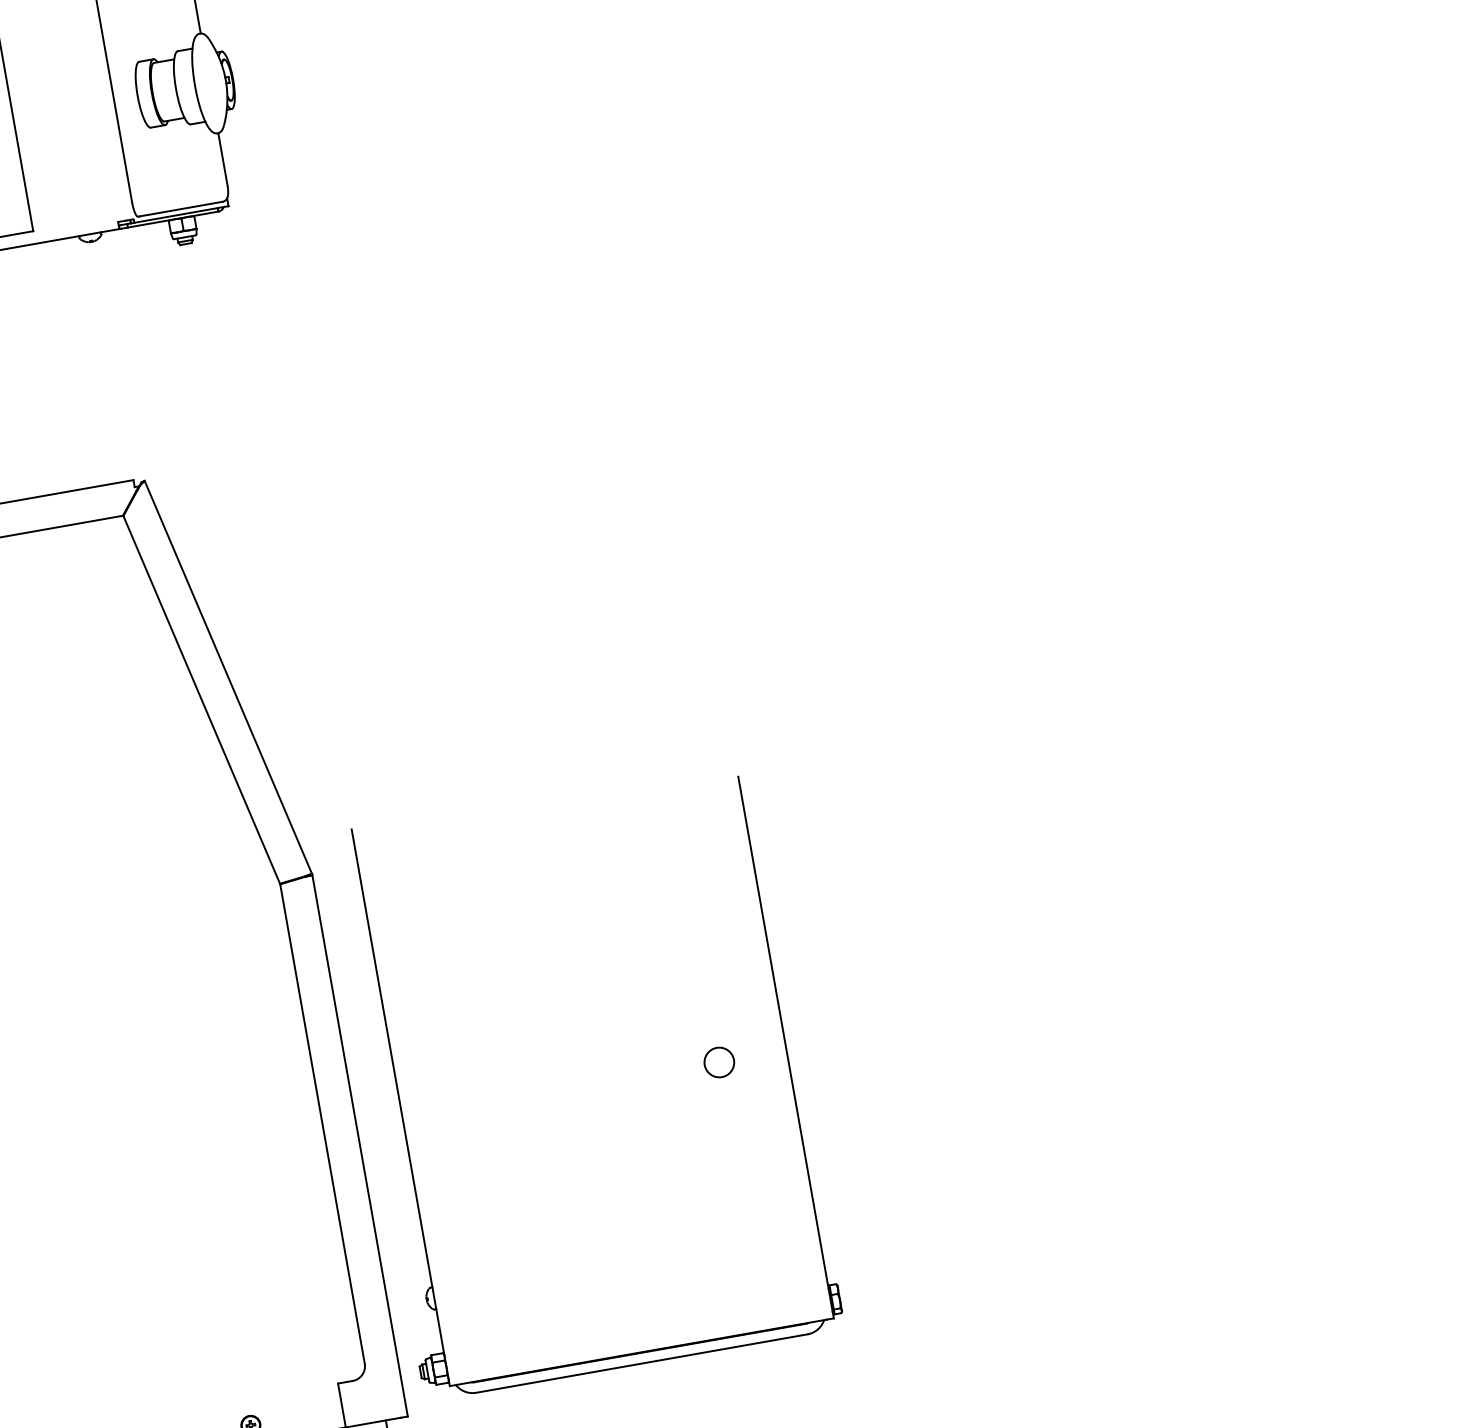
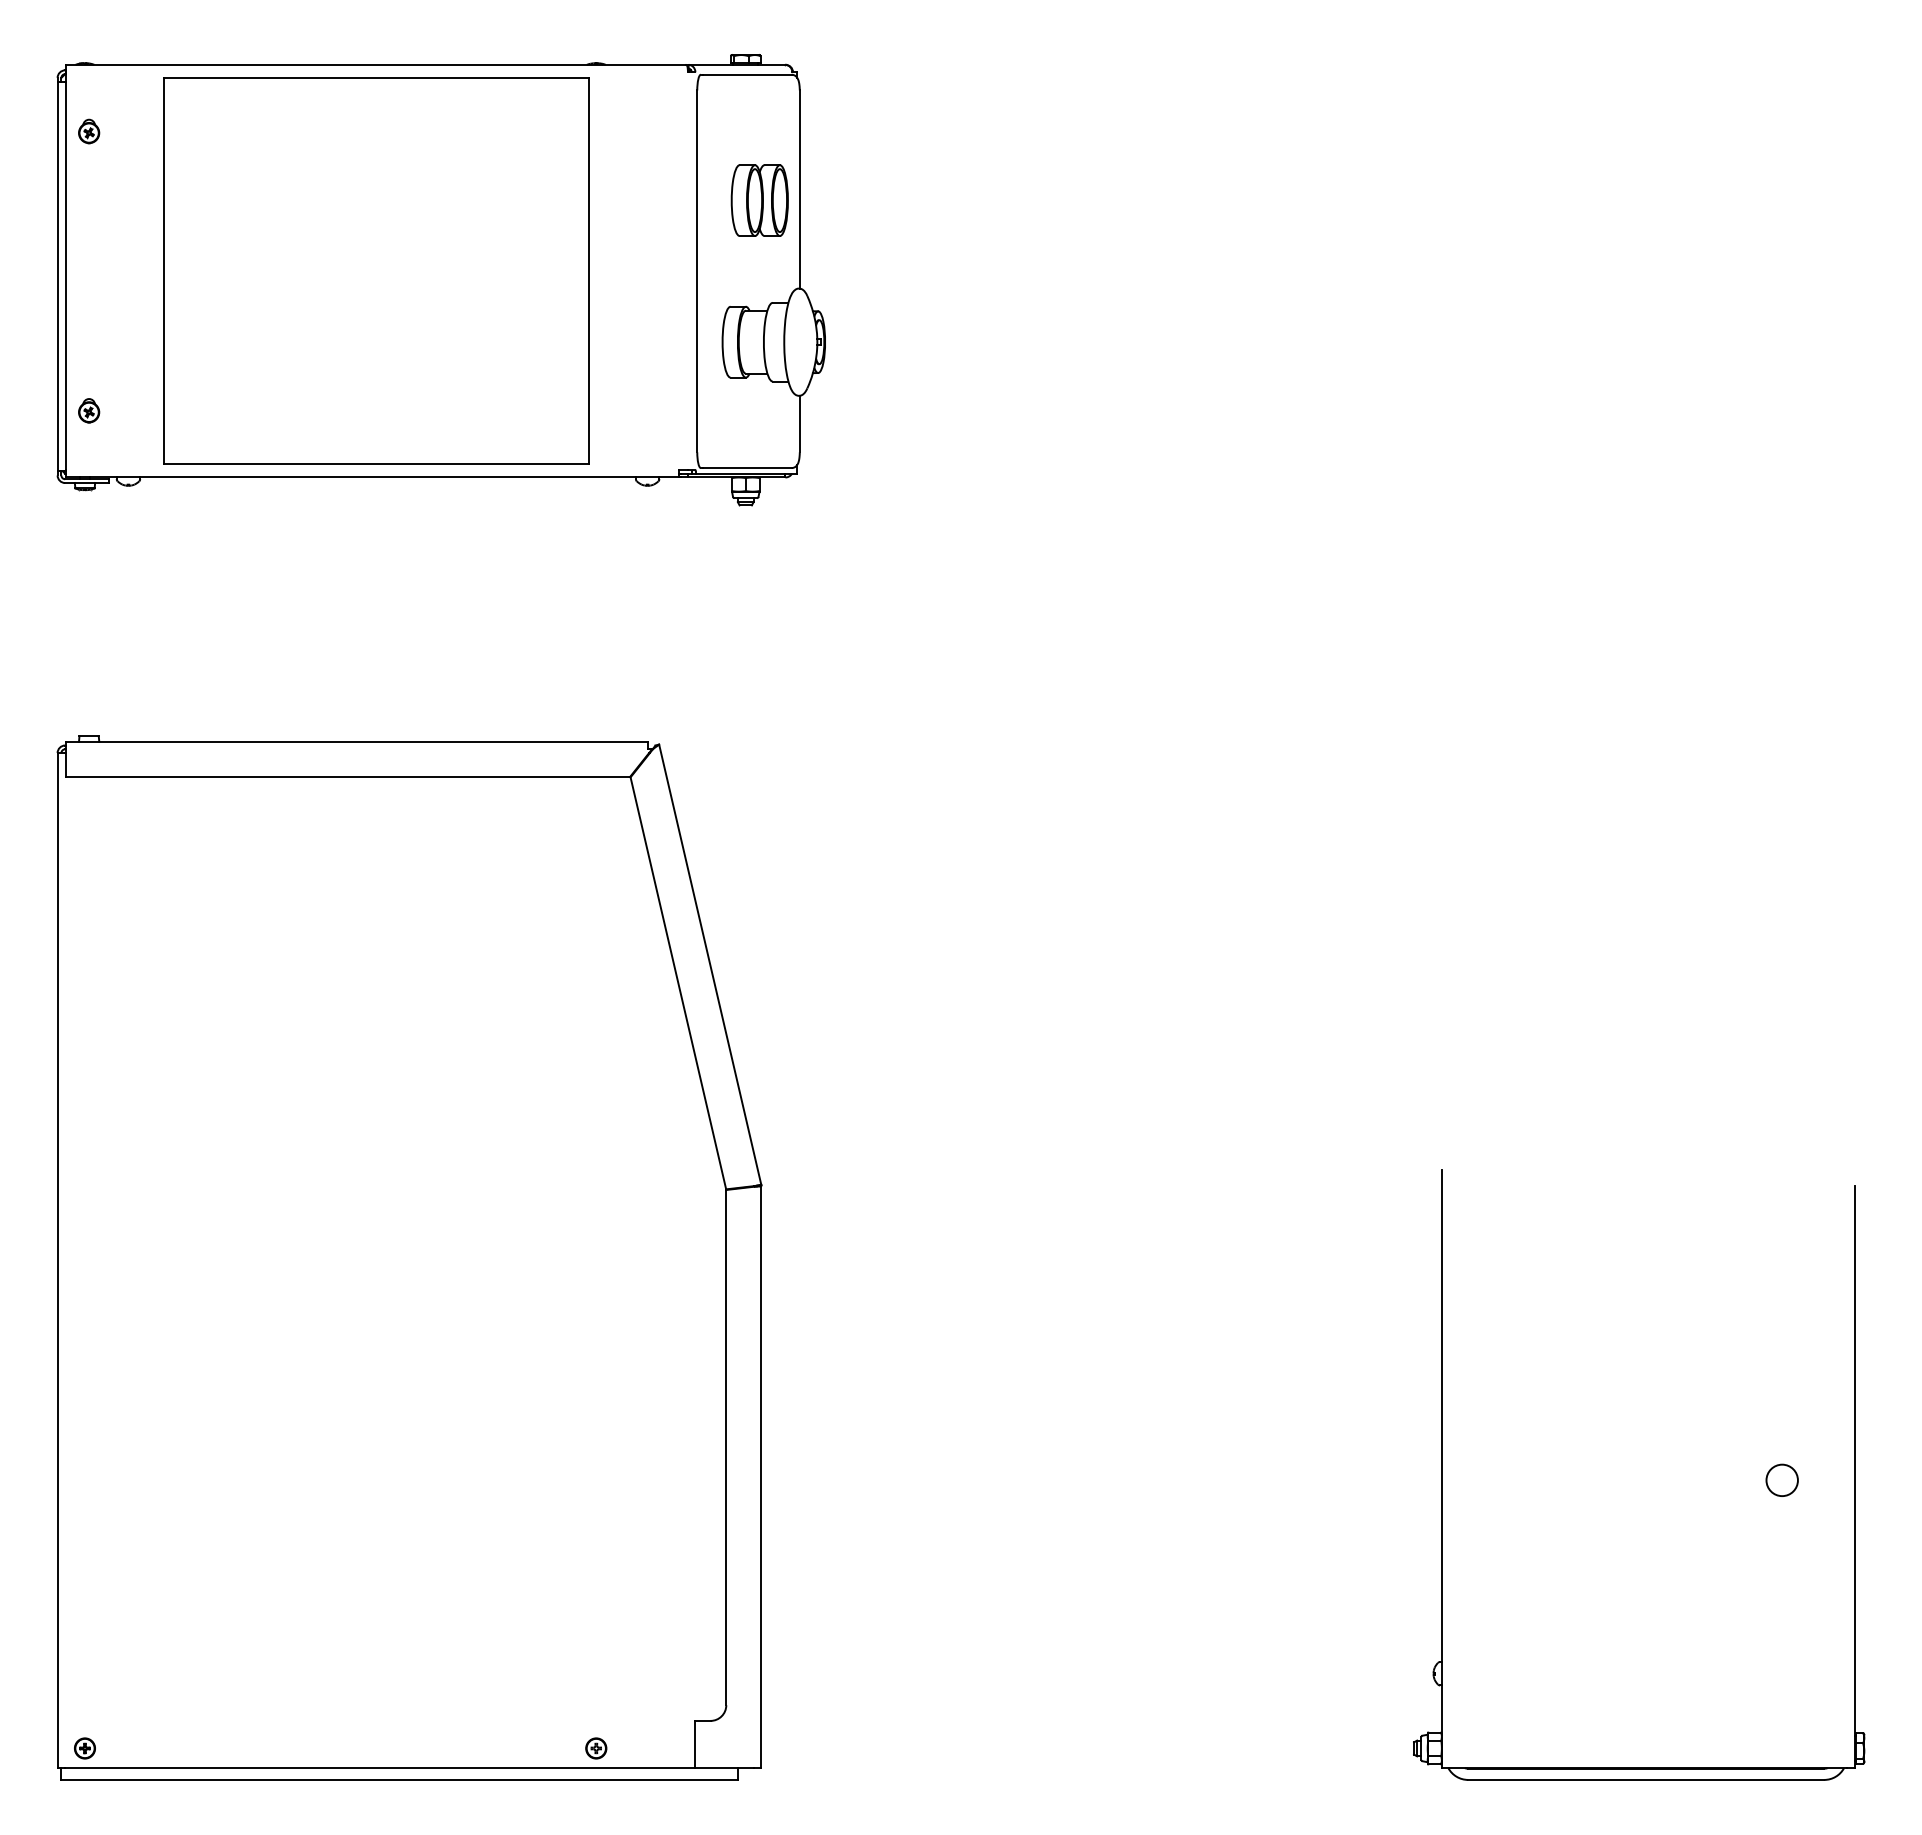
part: (703, 1062) -> (1765, 1477), moved

